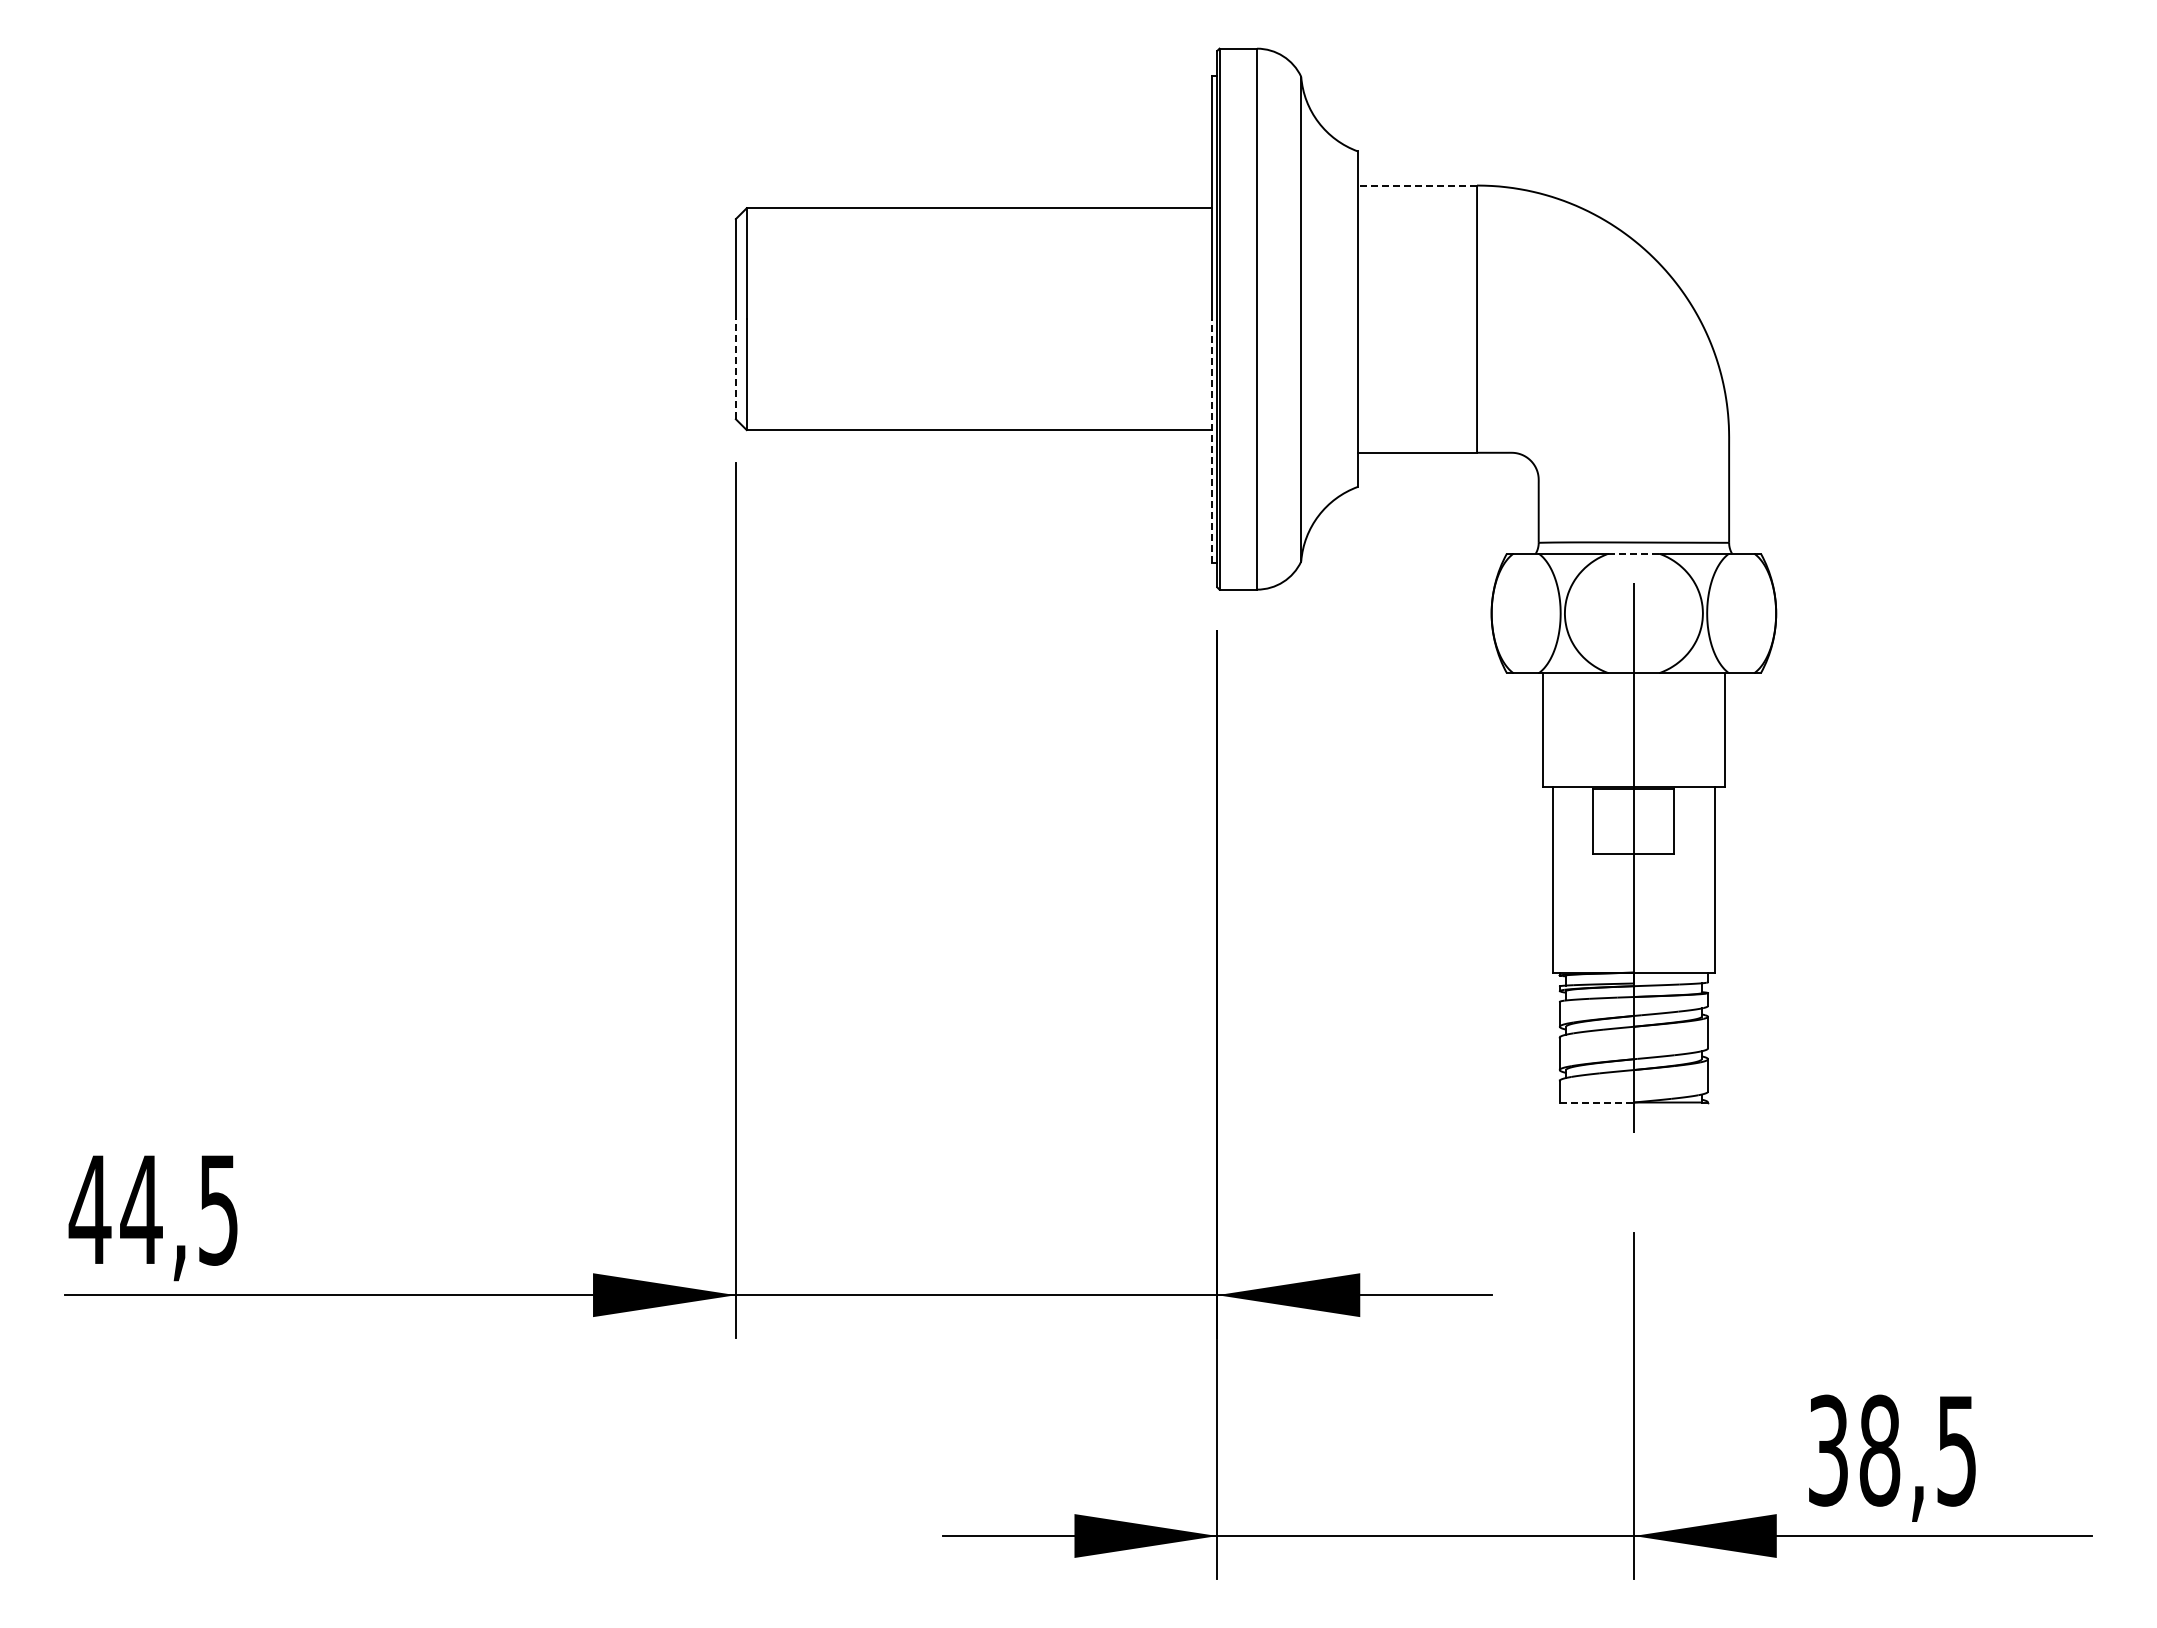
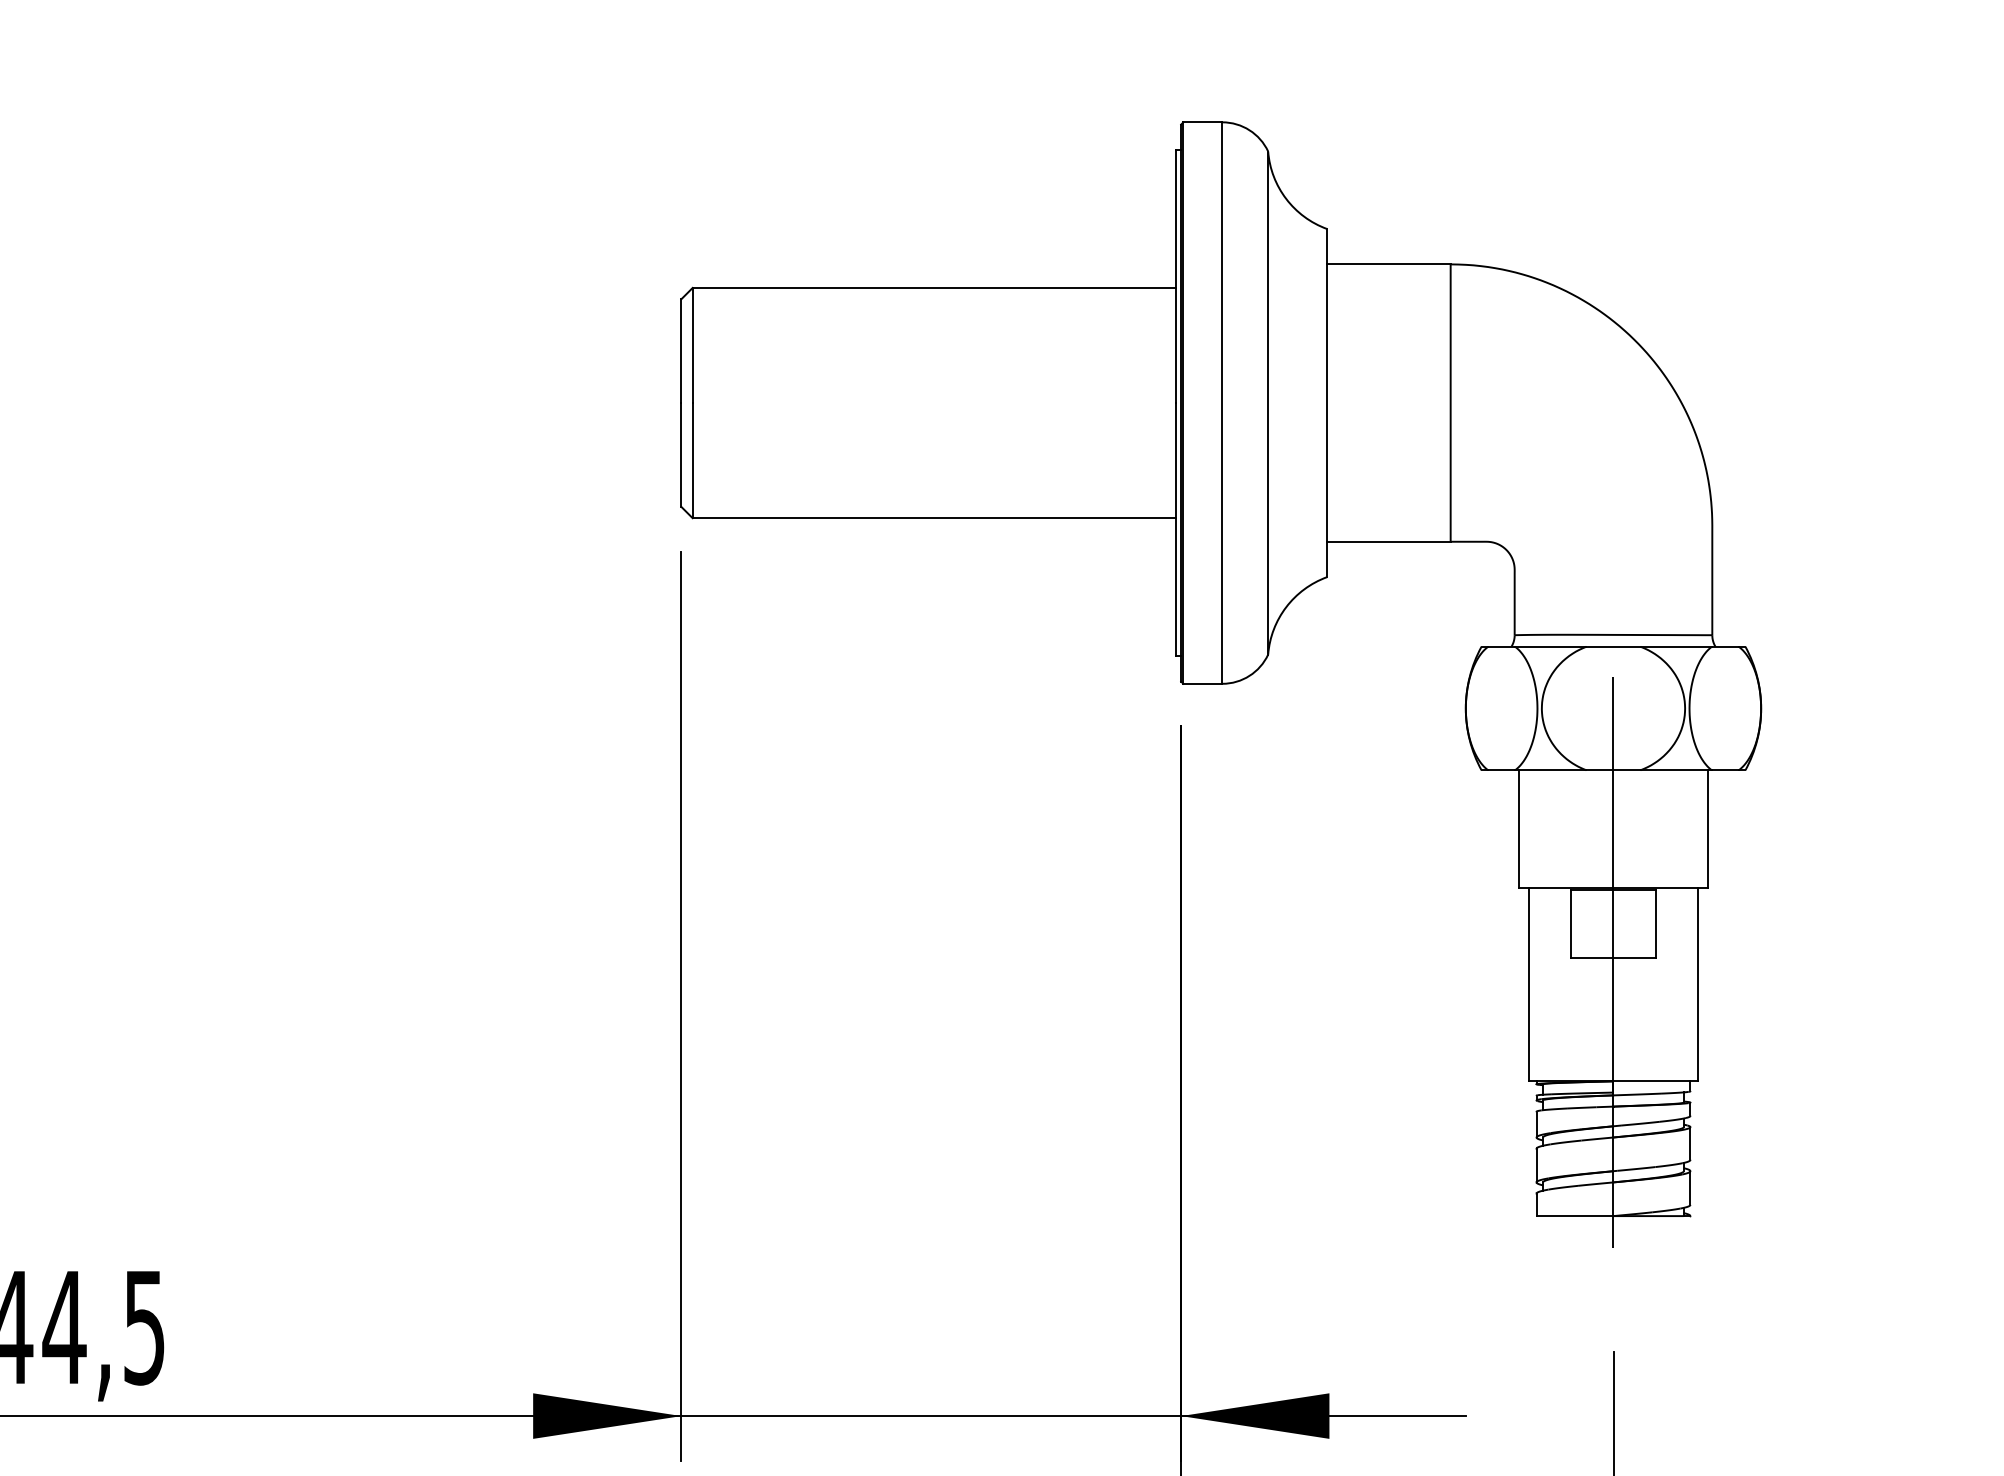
line: (1417, 185) -> (1388, 264), dashed -> solid
line: (735, 368) -> (681, 454), dashed -> solid
line: (1211, 440) -> (1175, 529), dashed -> solid
line: (1634, 553) -> (1614, 646), dashed -> solid
line: (1597, 1102) -> (1575, 1216), dashed -> solid

